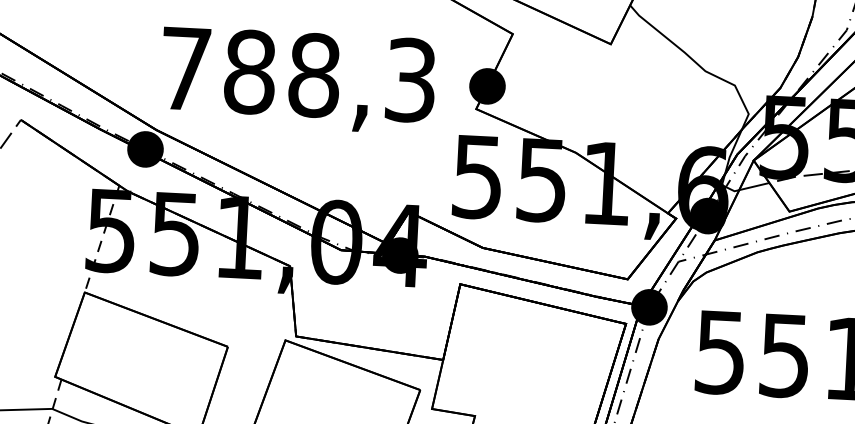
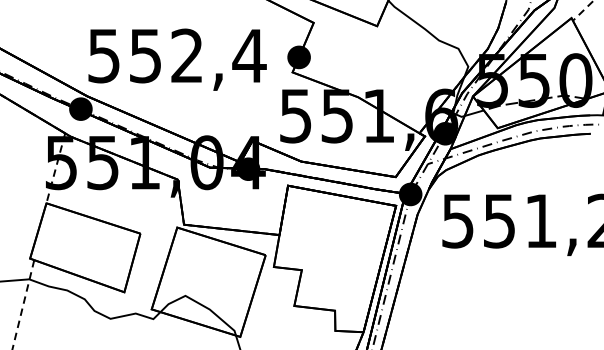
text: (299, 73) -> (177, 55), 788,3 -> 552,4

